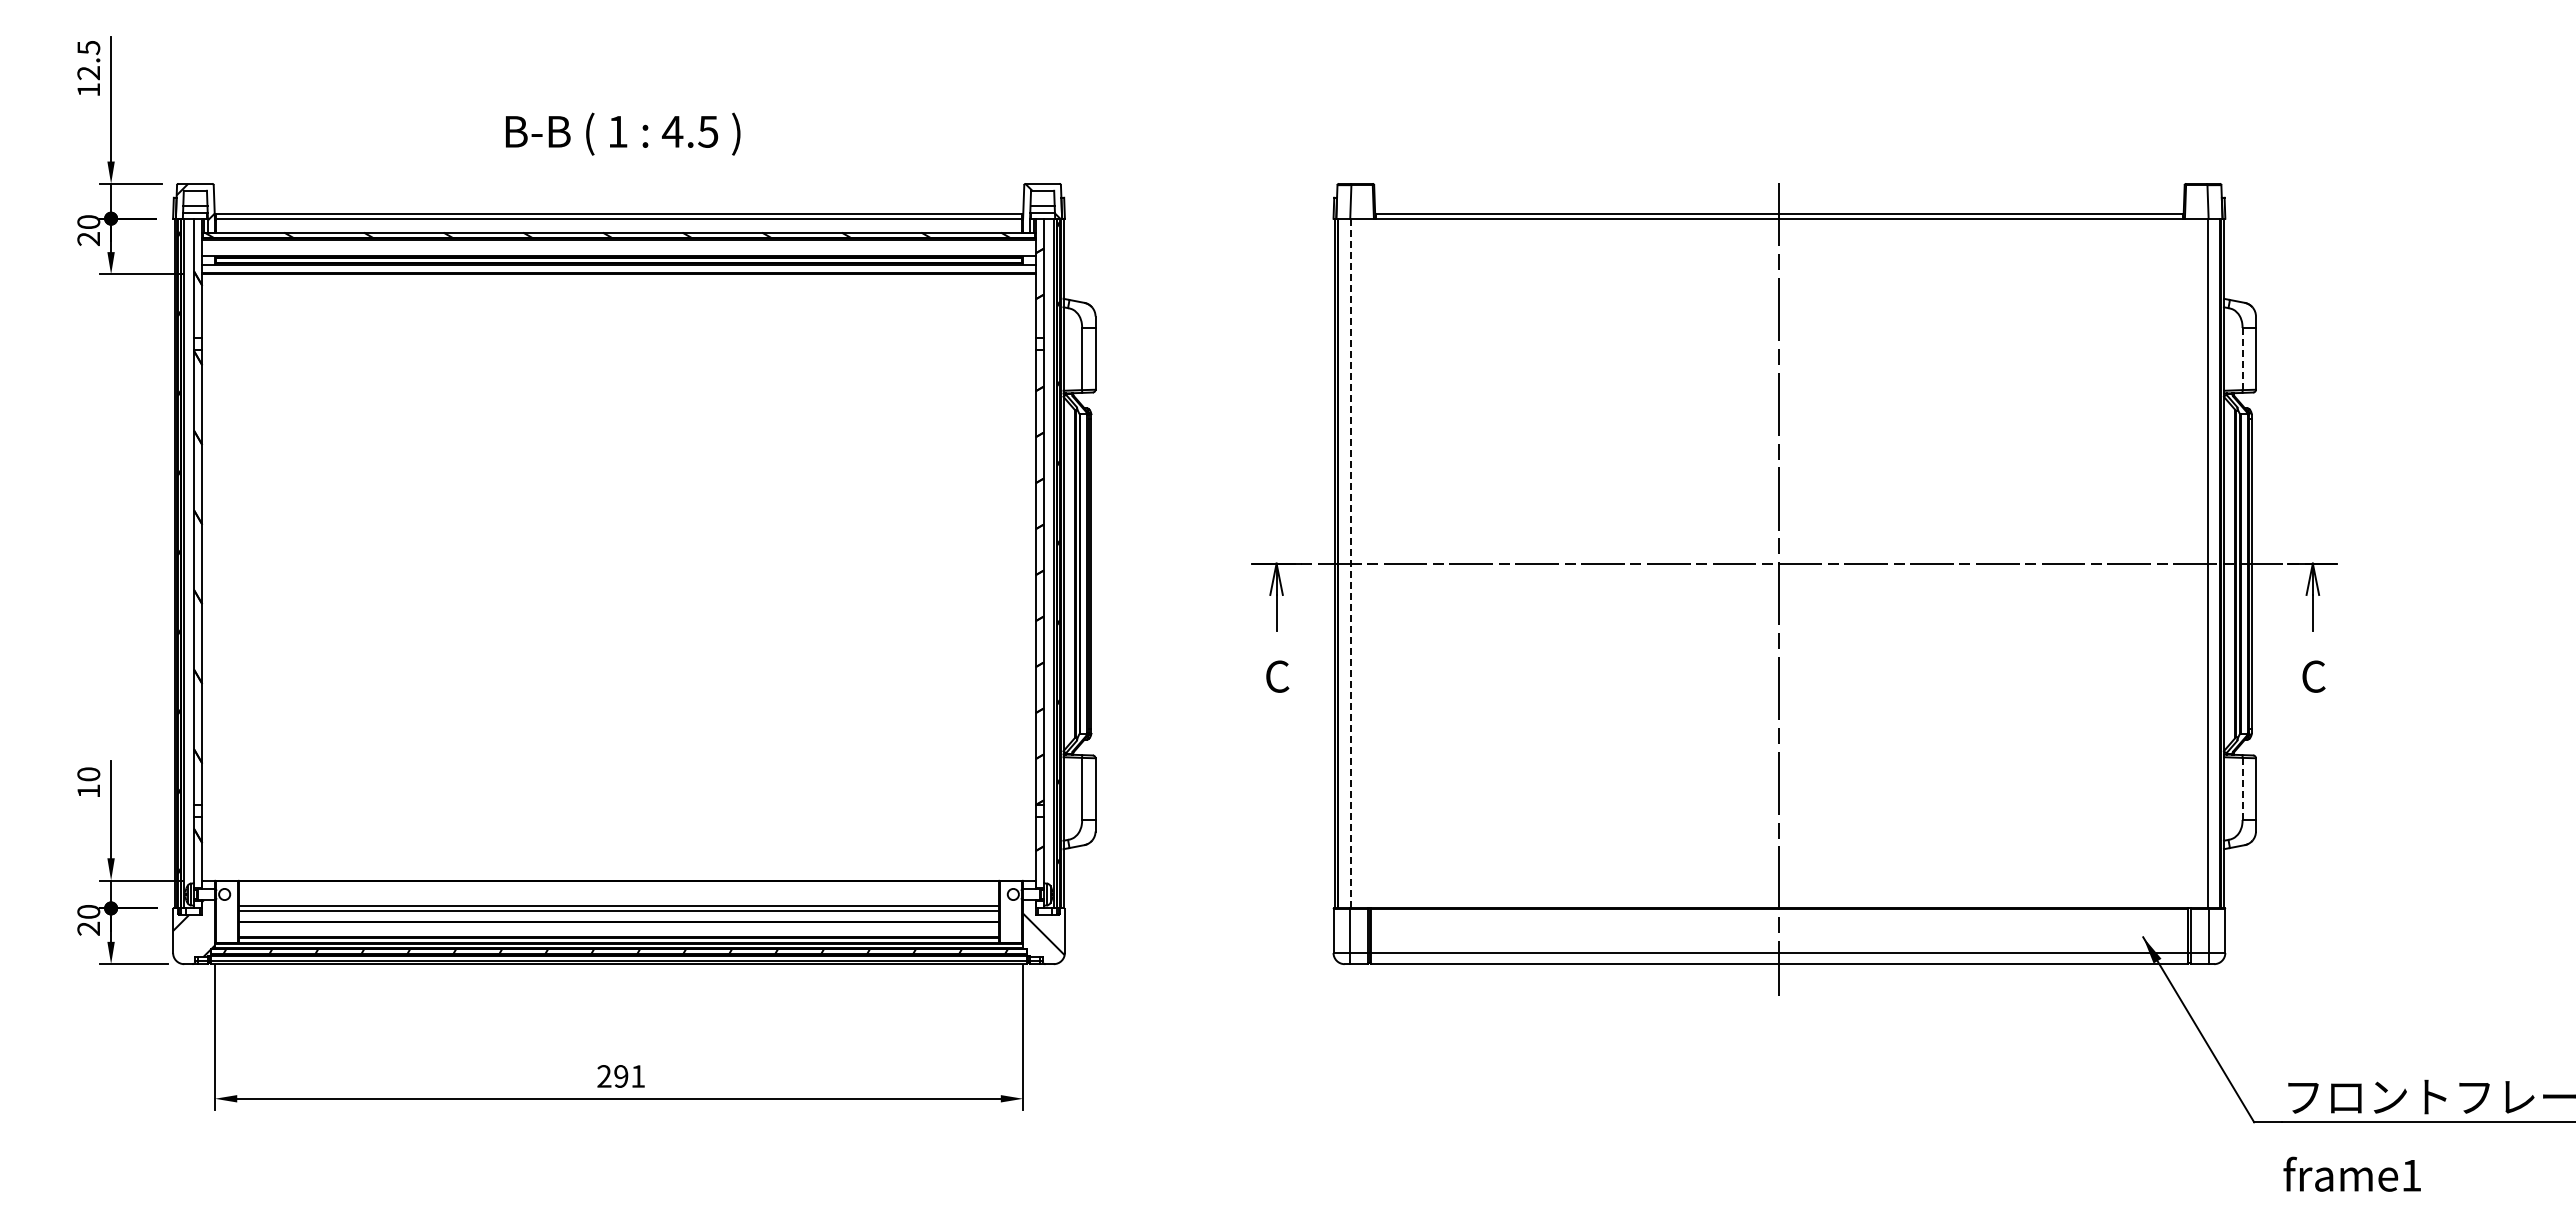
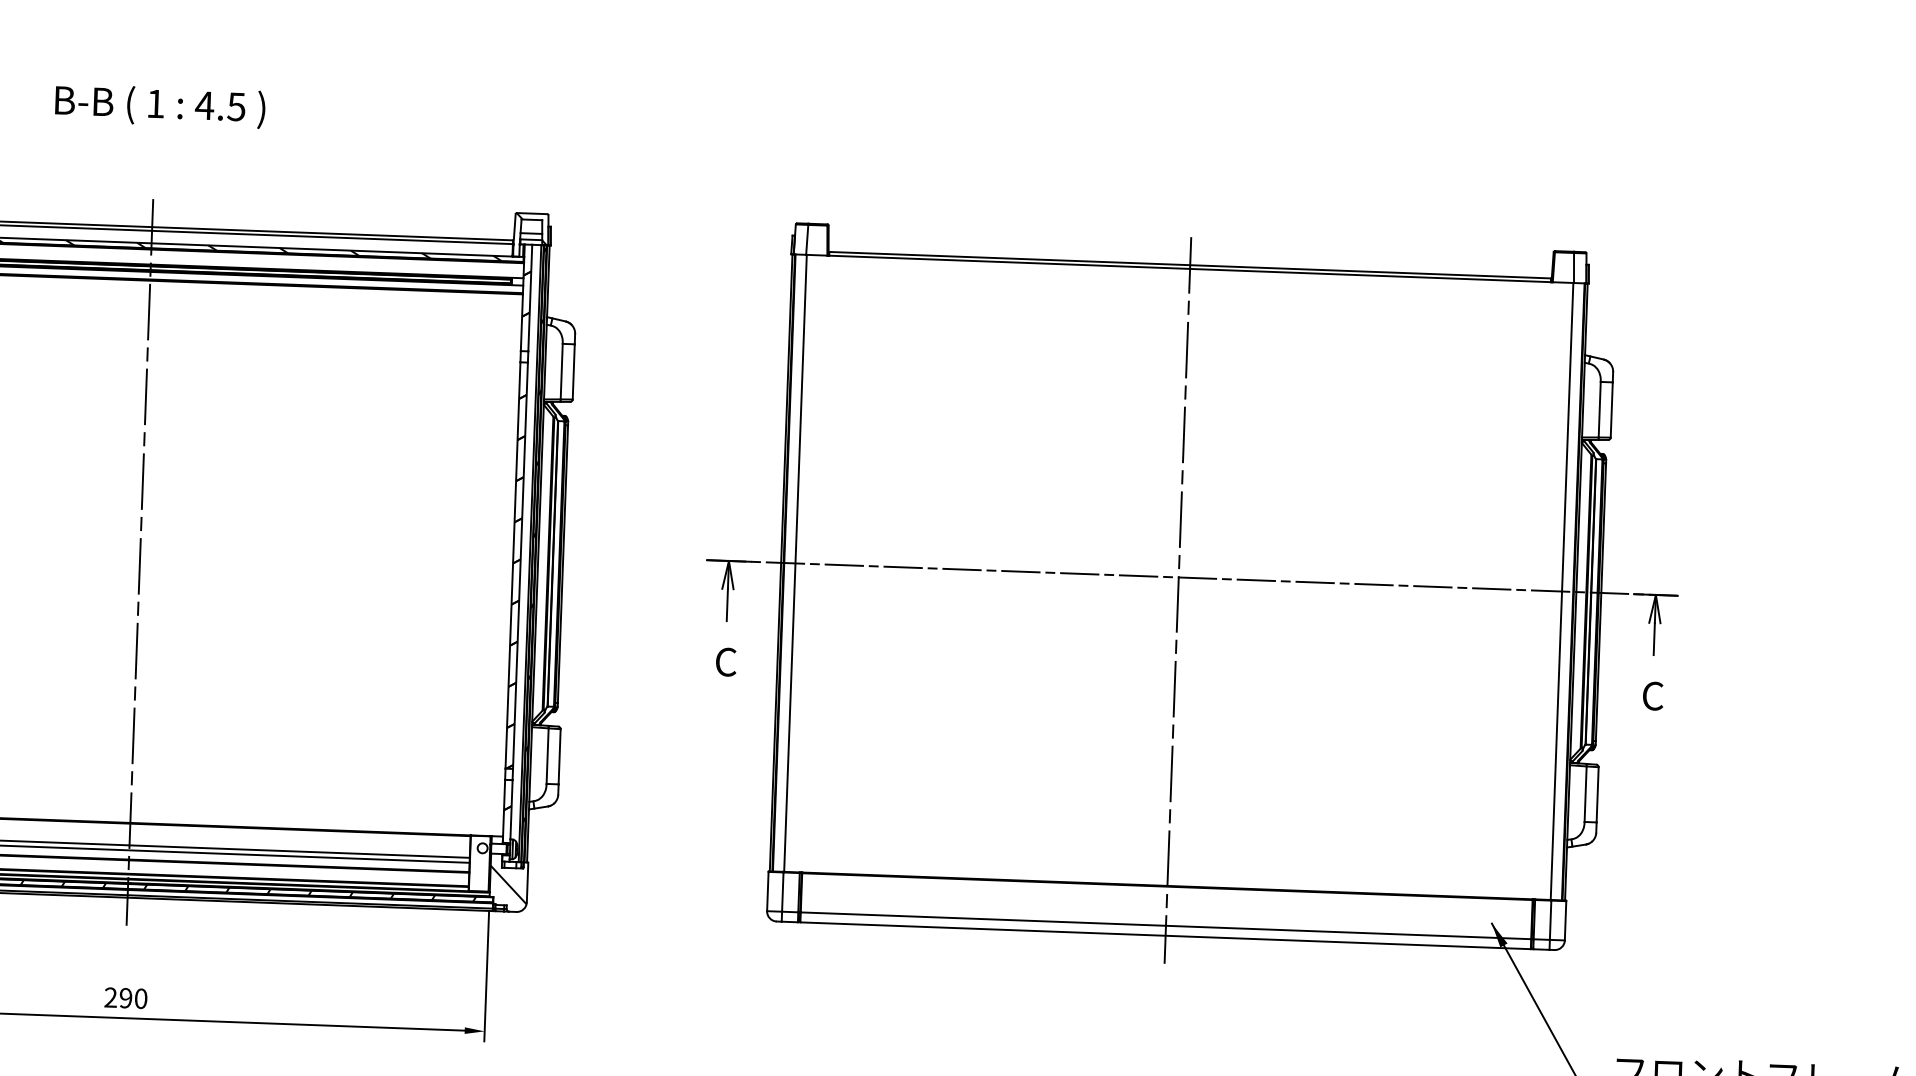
text: (623, 133) -> (160, 105), moved
line: (2242, 359) -> (1599, 410), dashed -> solid
line: (1350, 563) -> (795, 563), dashed -> solid
line: (619, 589) -> (140, 562), added
line: (2242, 789) -> (1585, 794), dashed -> solid
text: (638, 1076) -> (141, 998), 291 -> 290

